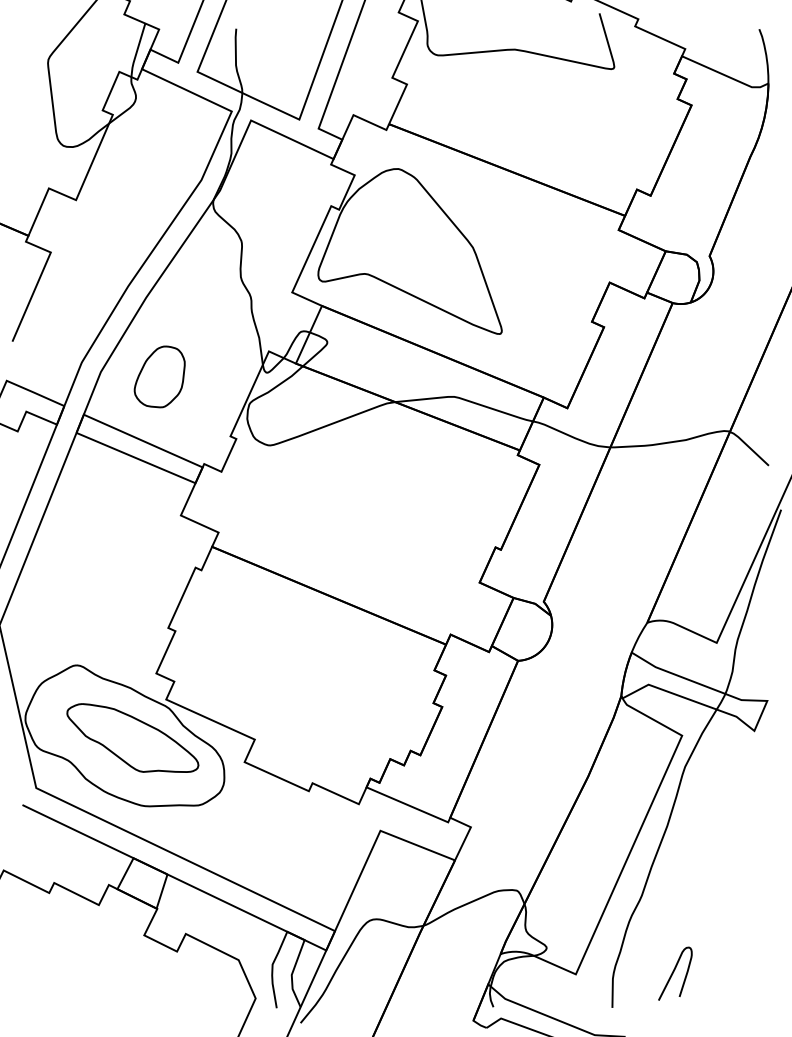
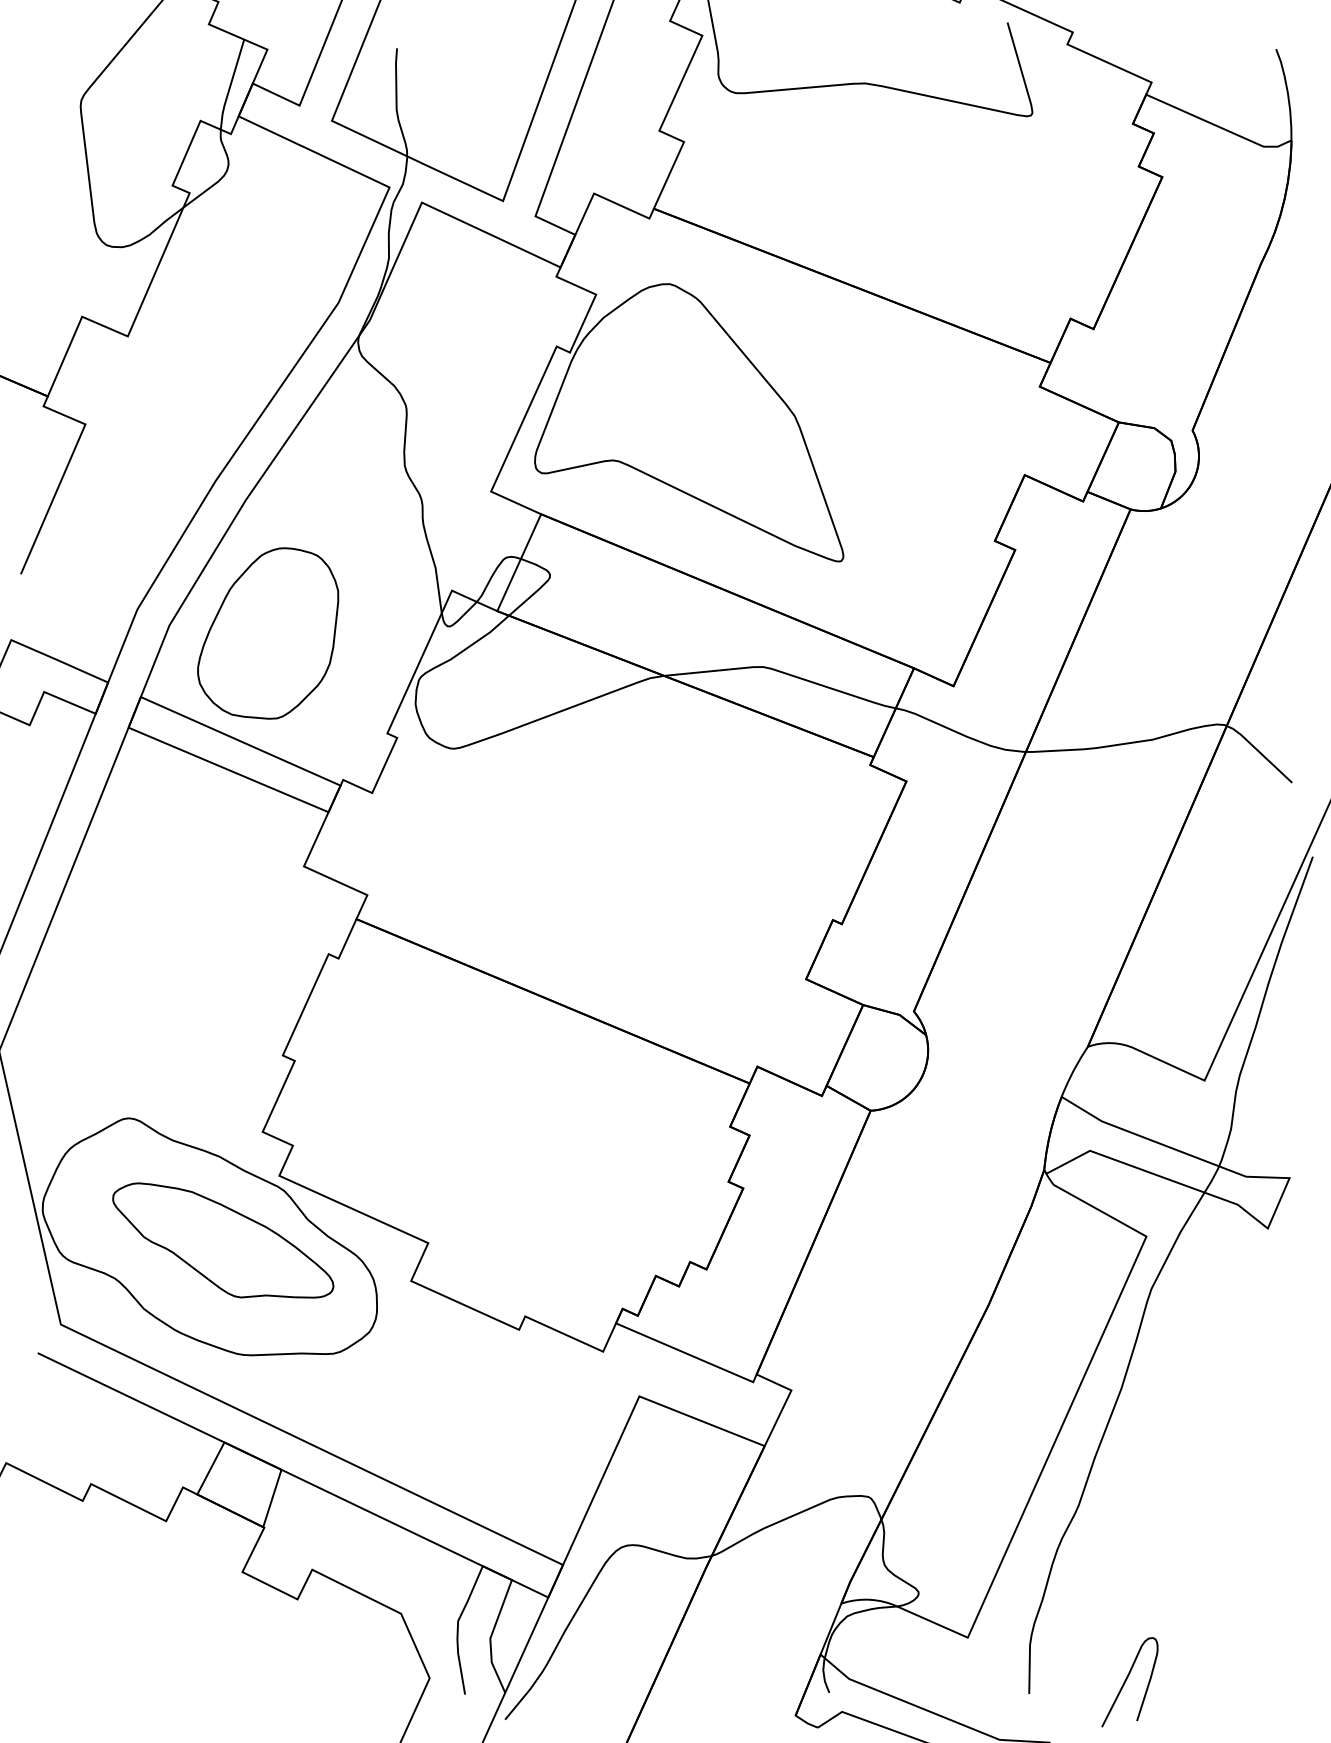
part: (159, 376) -> (268, 632), size x1.67
curve: (673, 973) -> (1126, 1681), moved

